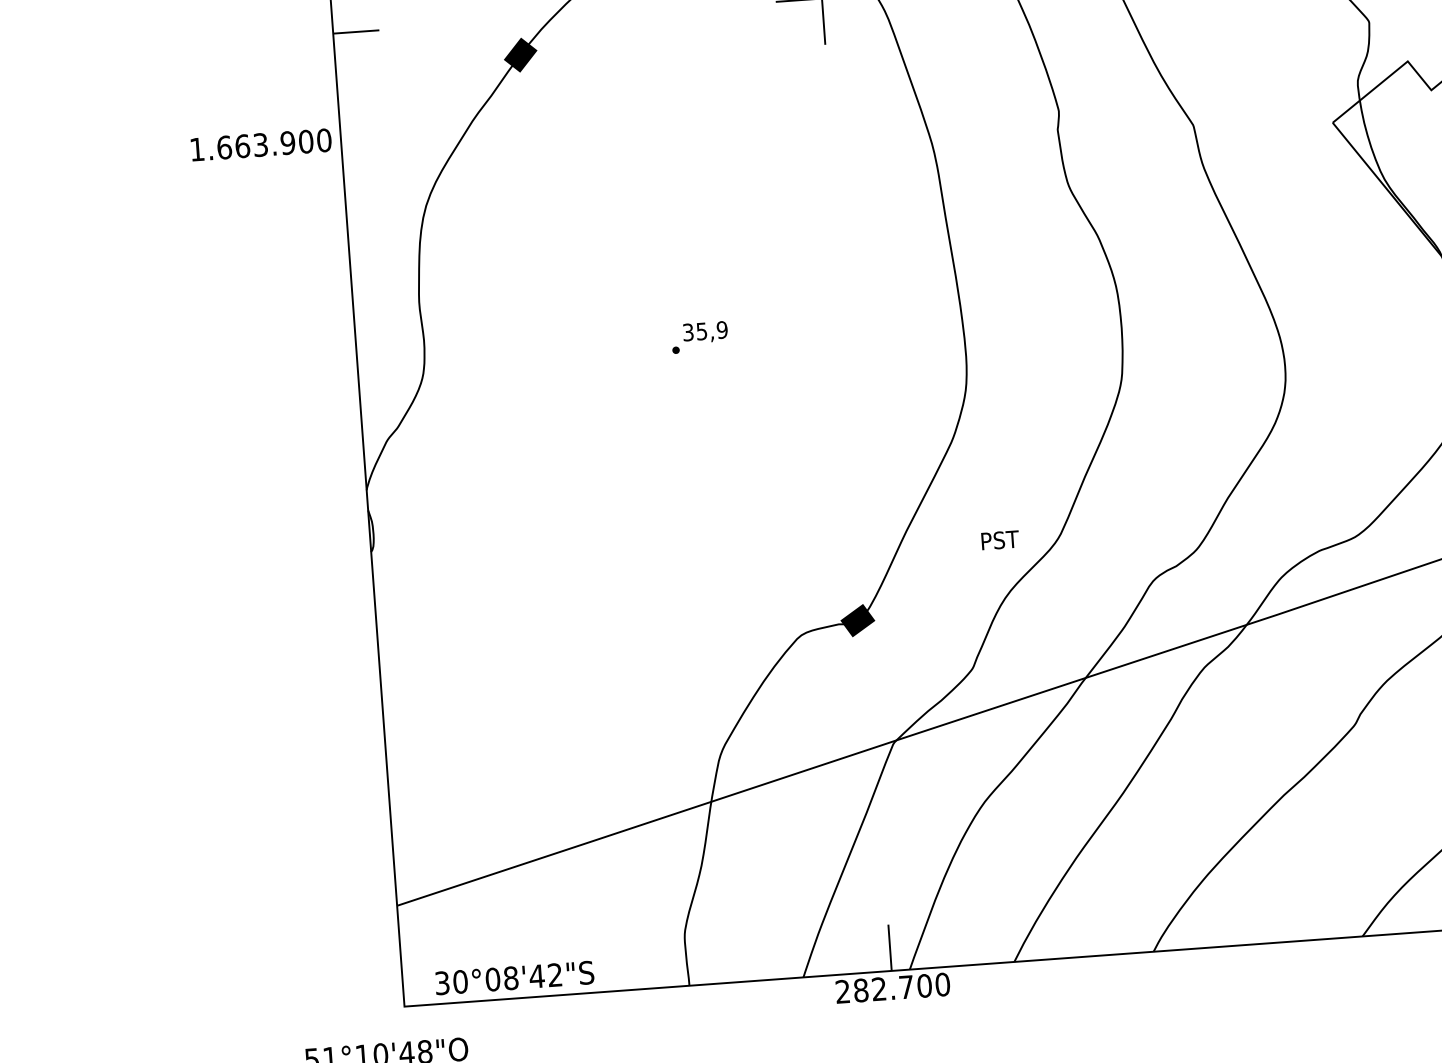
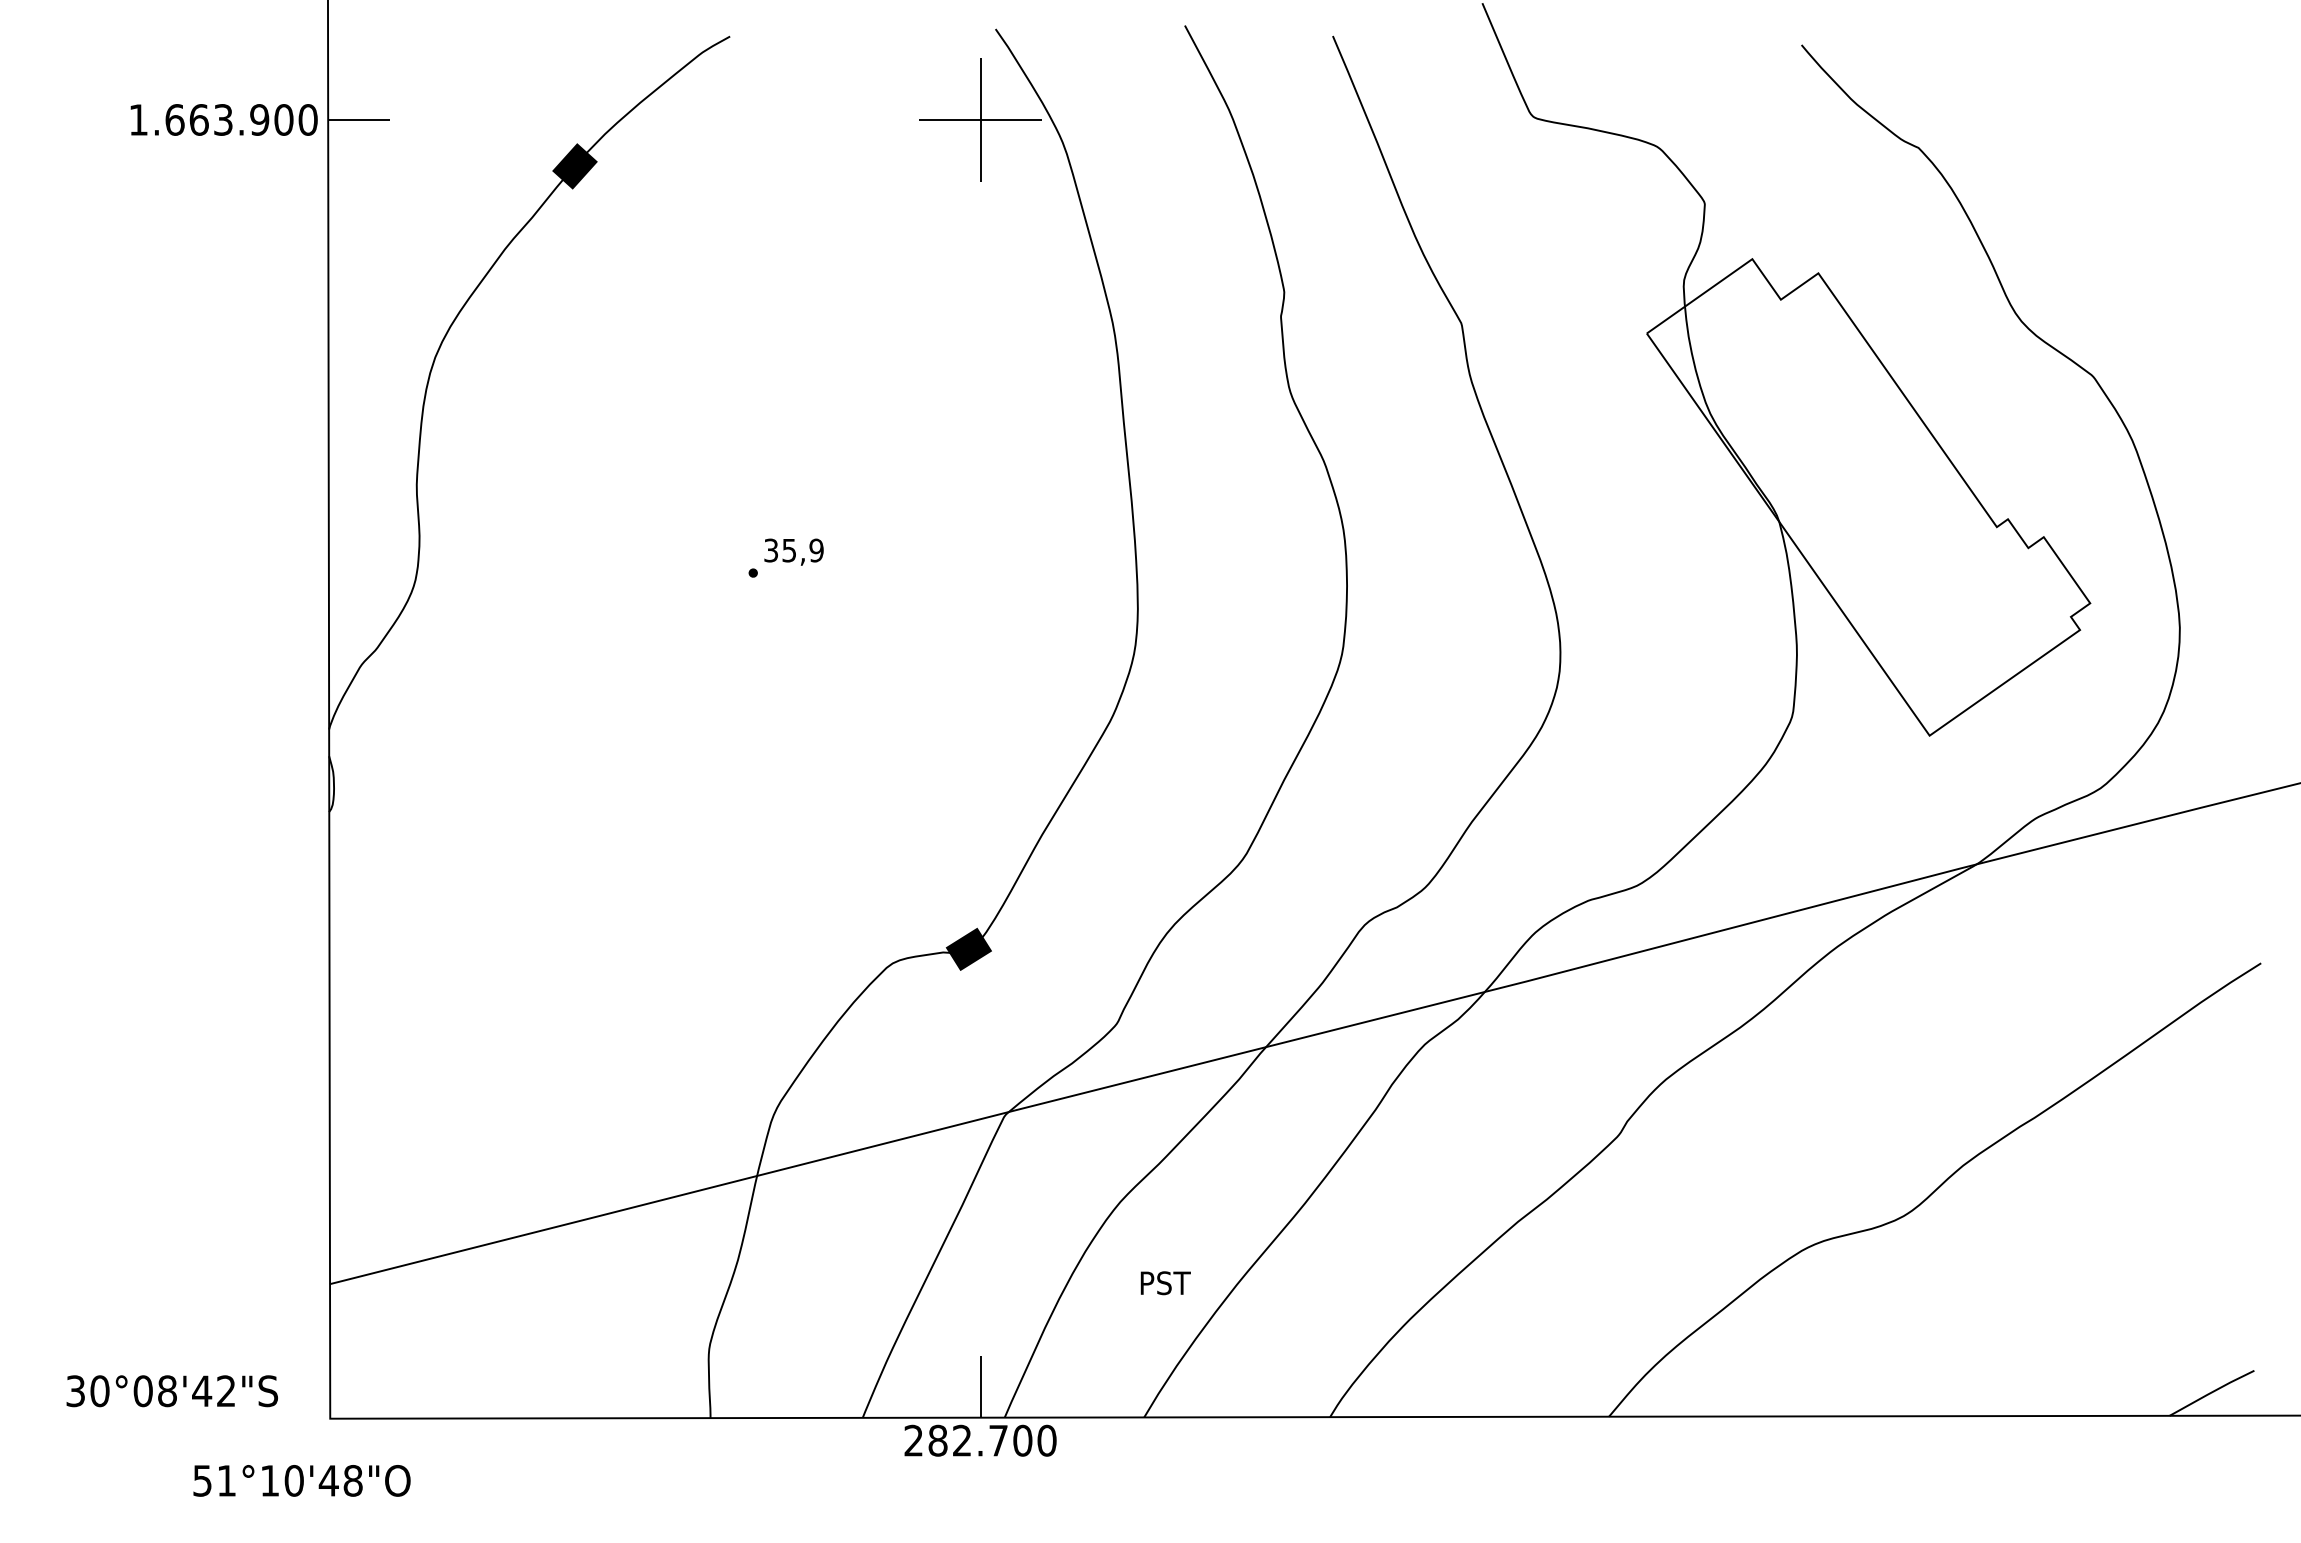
text: (260, 144) -> (223, 119), moved
text: (1000, 540) -> (1165, 1283), moved
text: (514, 978) -> (171, 1391), moved

